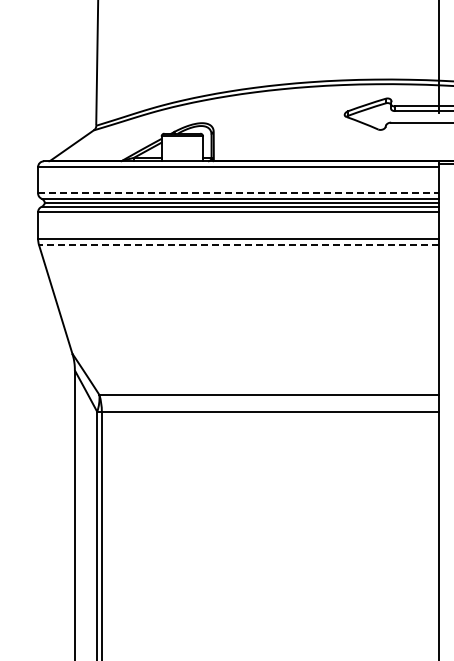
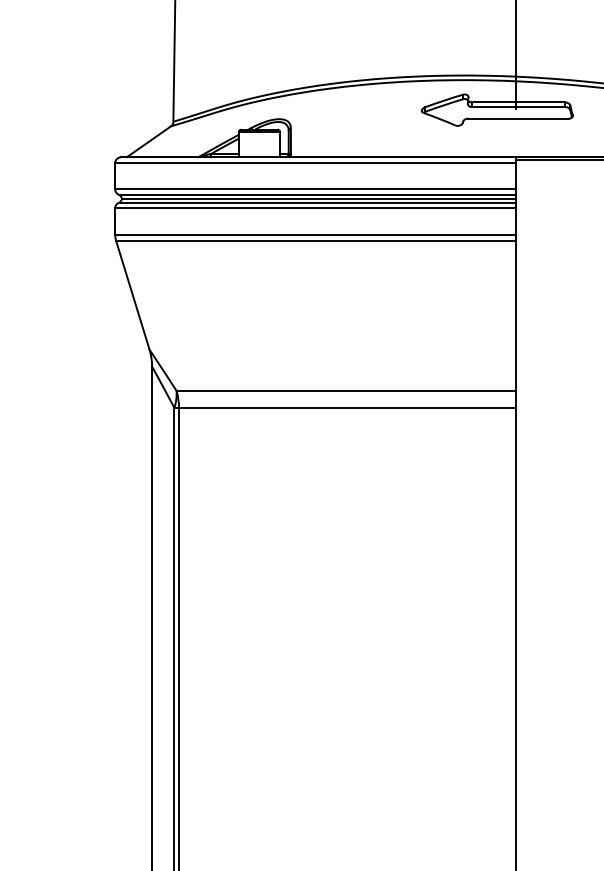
line: (239, 193) -> (316, 189), dashed -> solid
line: (239, 245) -> (316, 241), dashed -> solid

